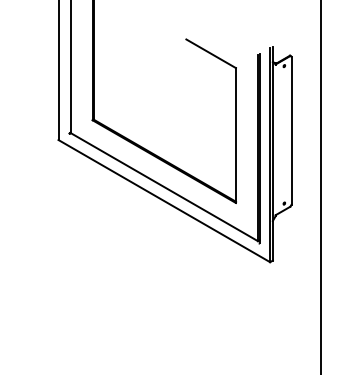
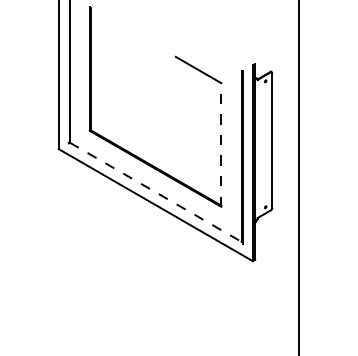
line: (236, 135) -> (221, 144), solid -> dashed
line: (165, 187) -> (156, 192), solid -> dashed

